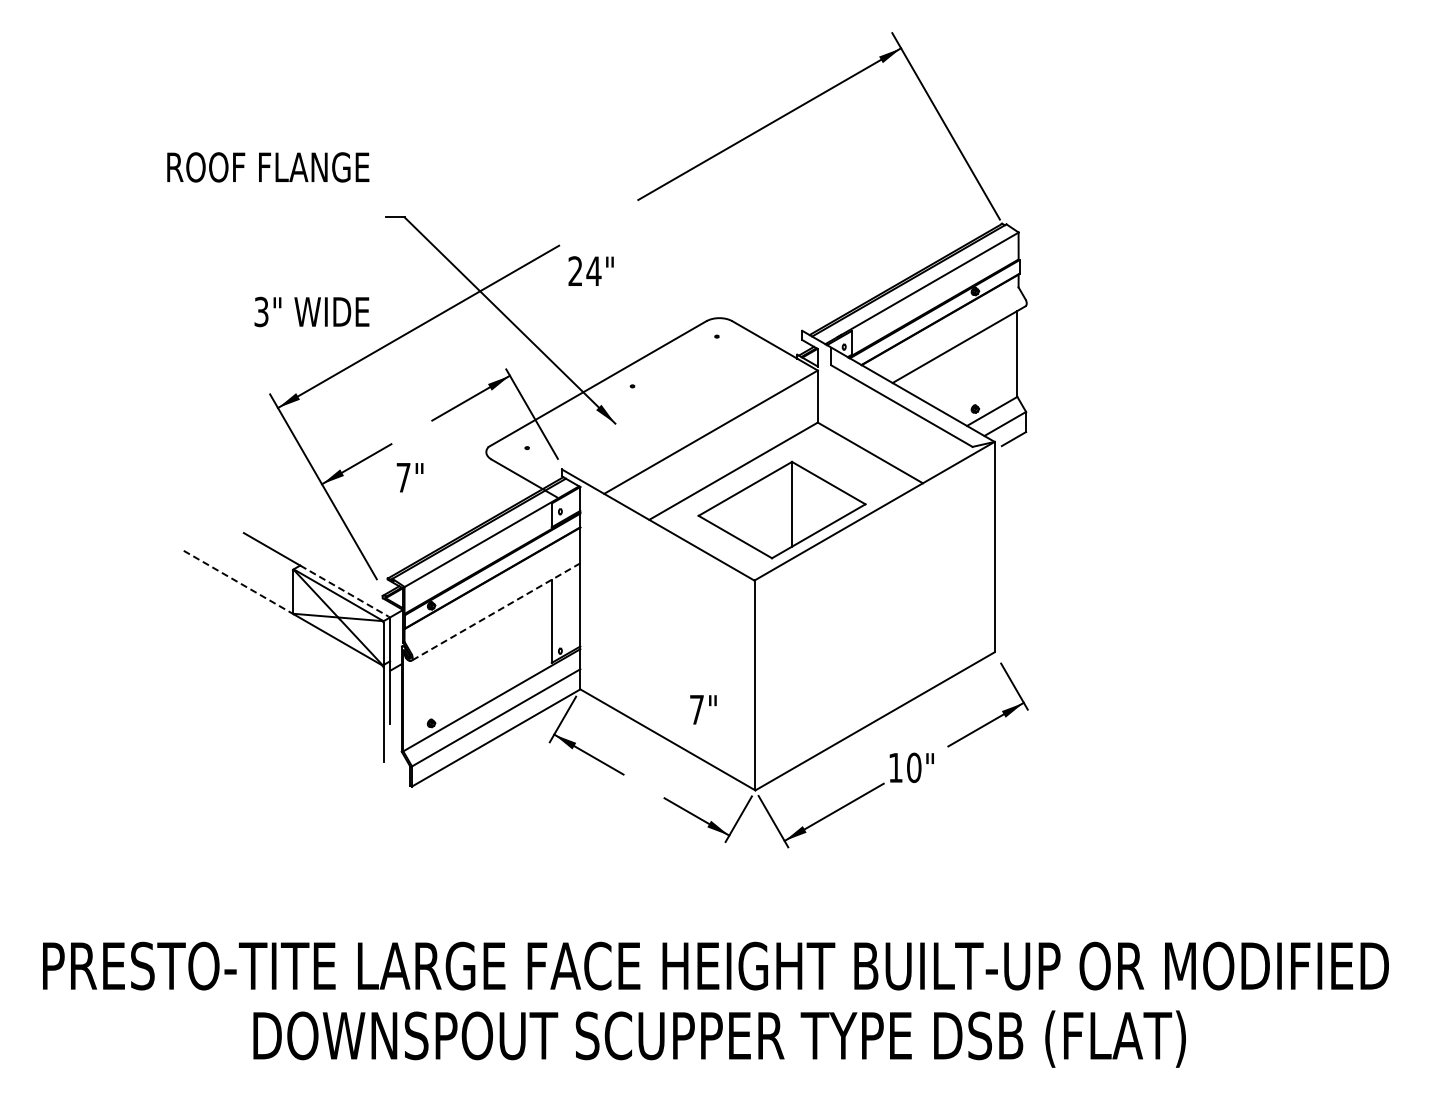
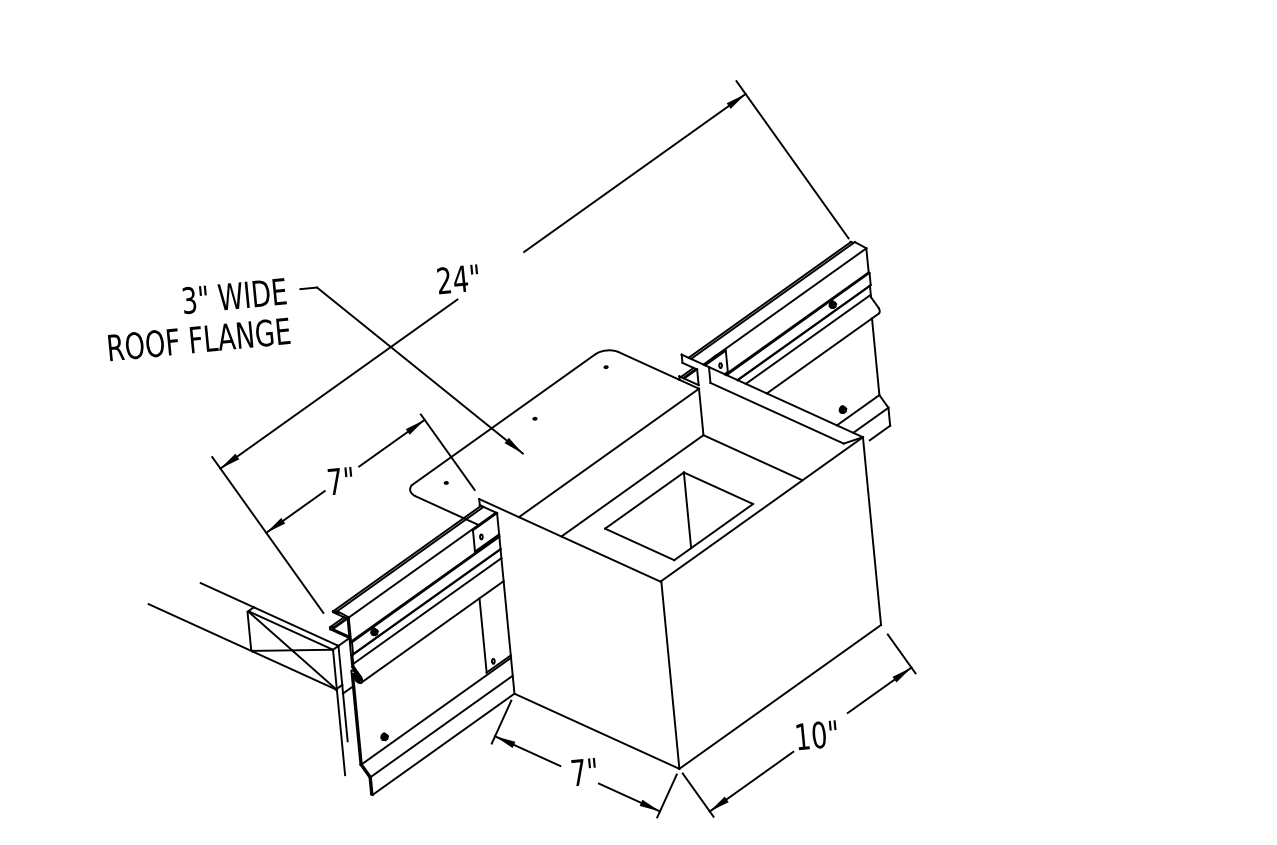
text: (268, 167) -> (199, 339), moved
text: (590, 270) -> (457, 278), moved
text: (311, 311) -> (233, 295), moved
line: (944, 327) -> (808, 339), added
text: (409, 477) -> (340, 480), moved
line: (239, 582) -> (201, 627), dashed -> solid
line: (492, 588) -> (427, 611), added
line: (344, 591) -> (295, 626), dashed -> solid
line: (495, 612) -> (432, 632), dashed -> solid
text: (703, 709) -> (584, 771), moved

